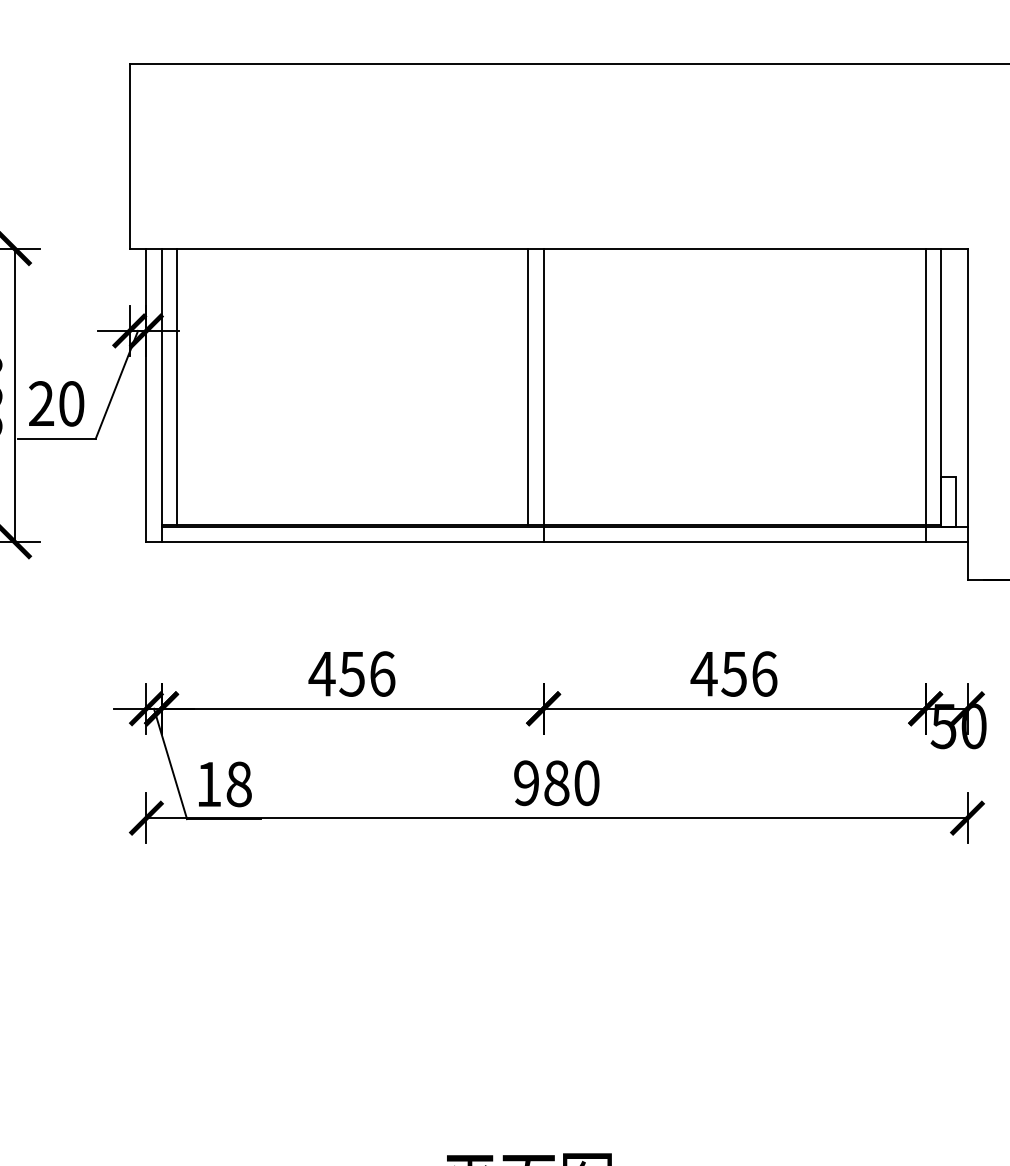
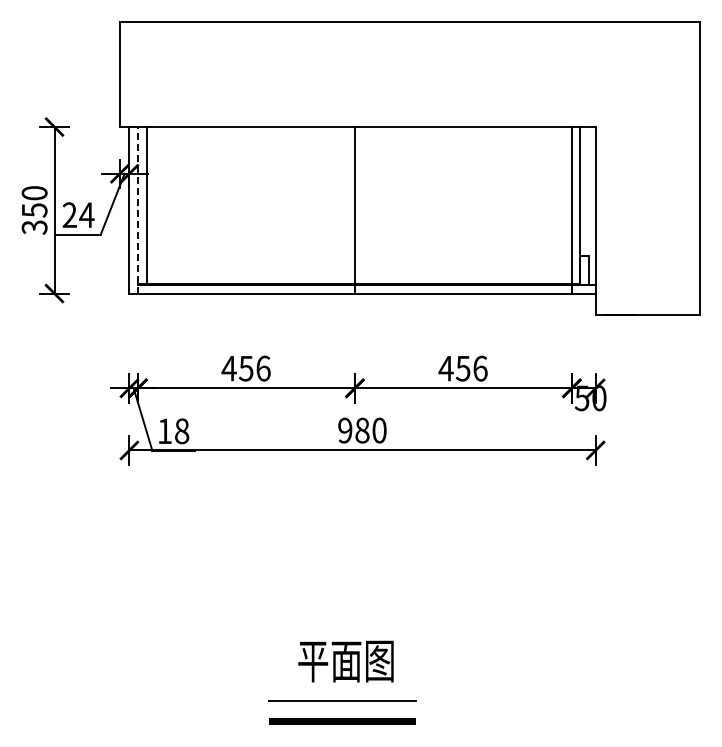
line: (528, 386) -> (346, 205), removed
line: (160, 393) -> (137, 209), solid -> dashed
text: (70, 404) -> (86, 215), 20 -> 24

